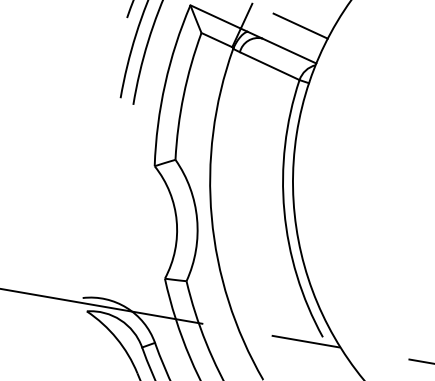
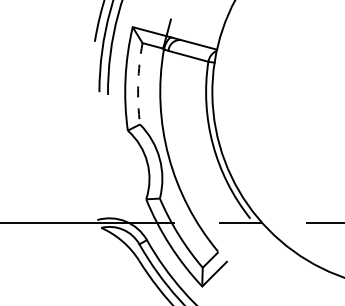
line: (300, 26) -> (203, 28), removed
arc: (184, 95) -> (138, 83), solid -> dashed

